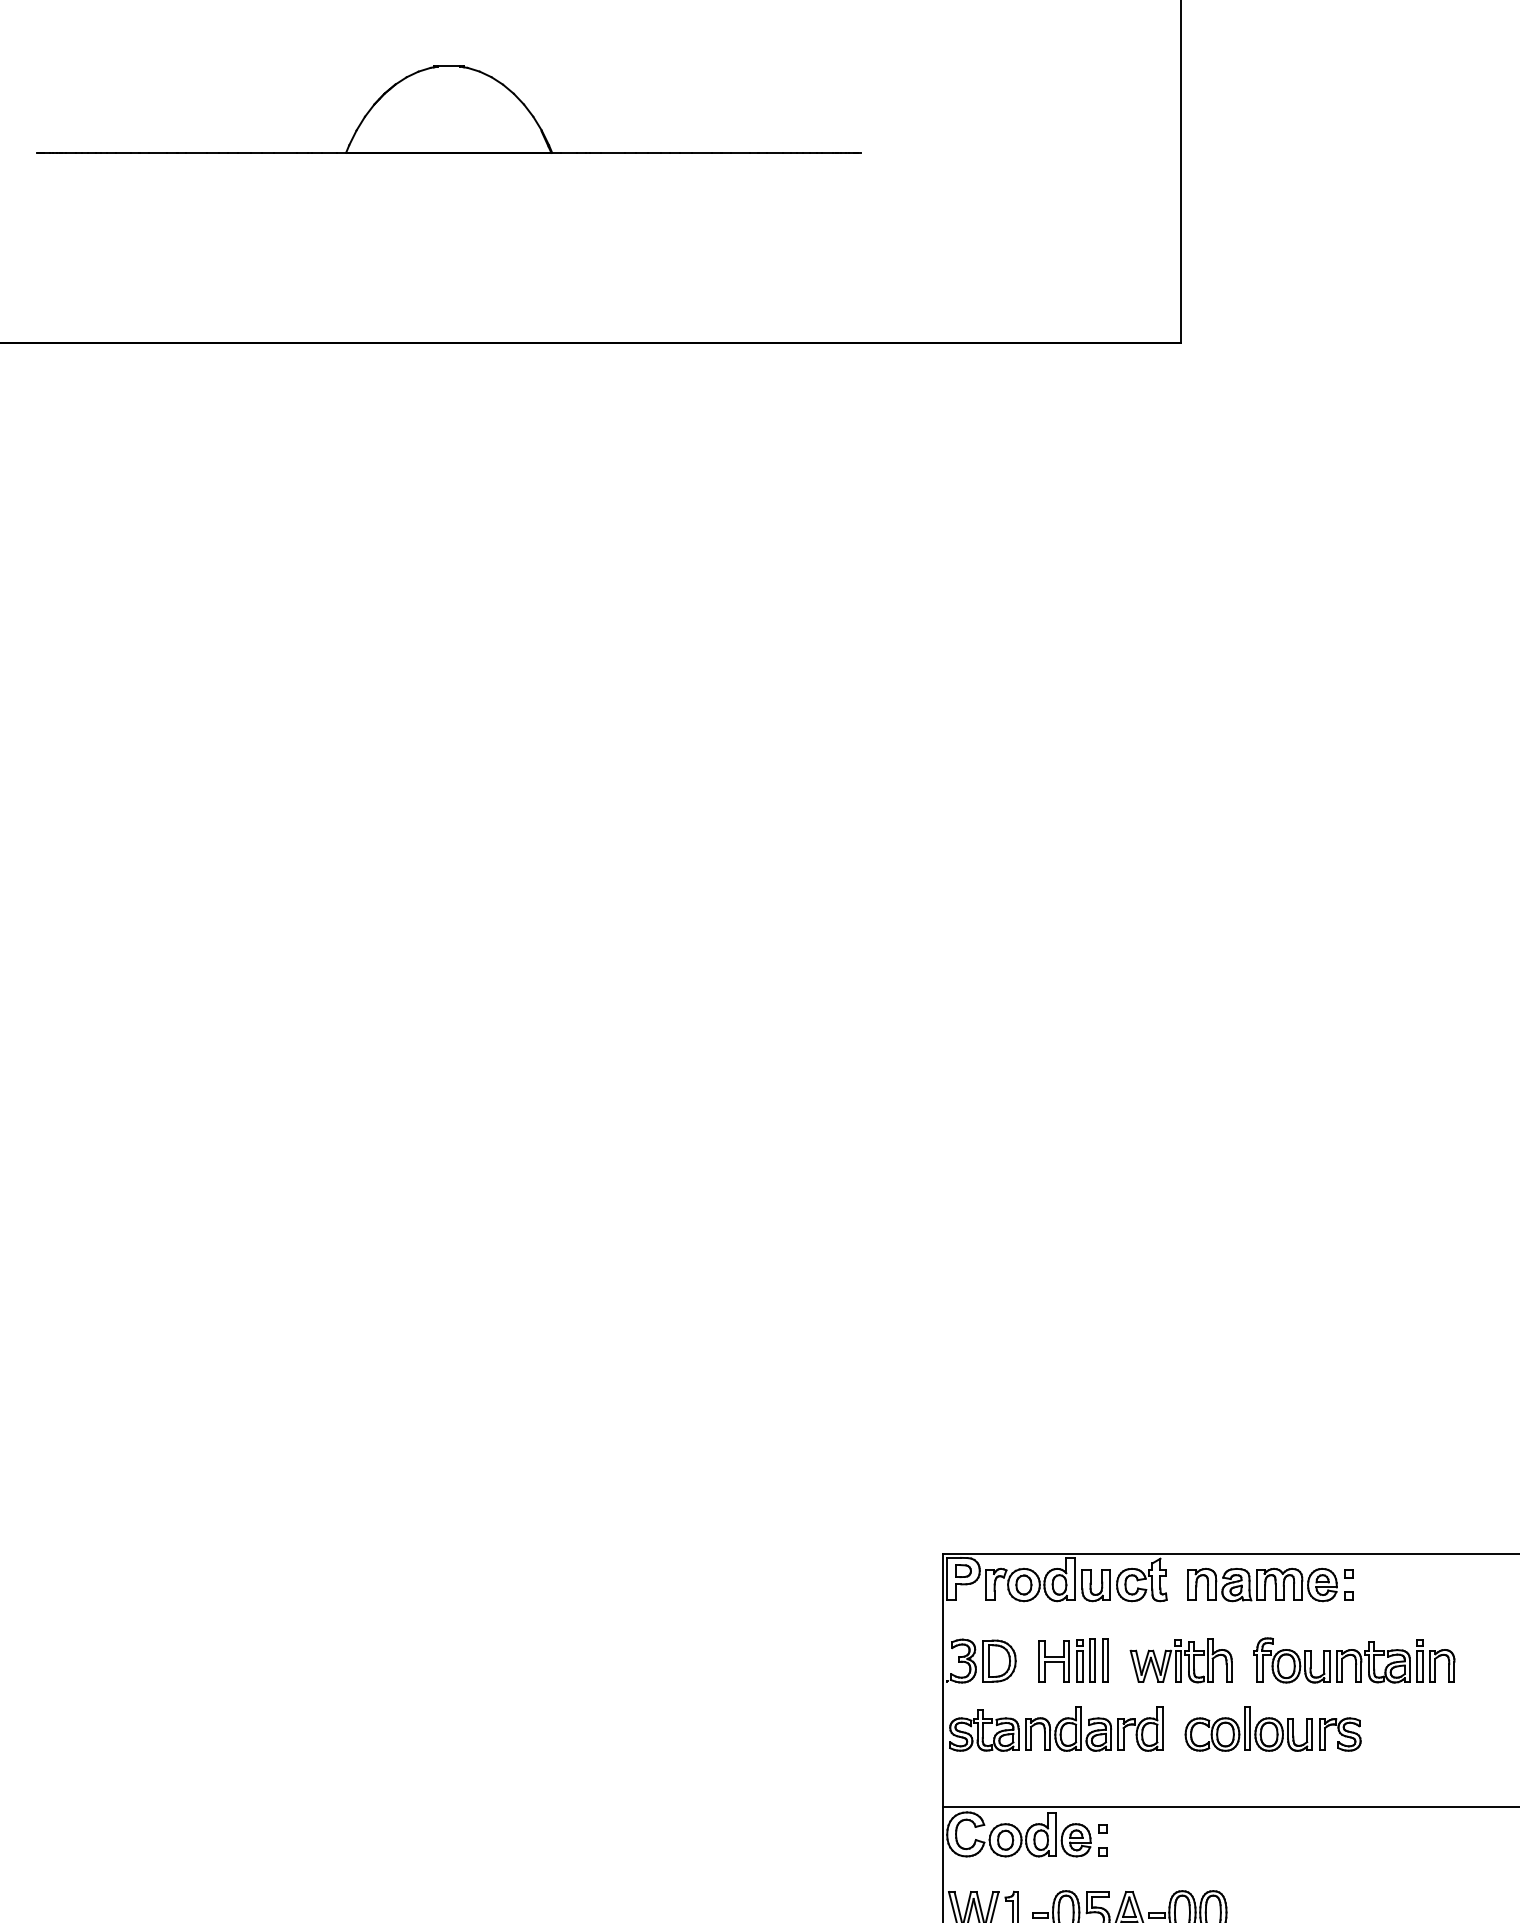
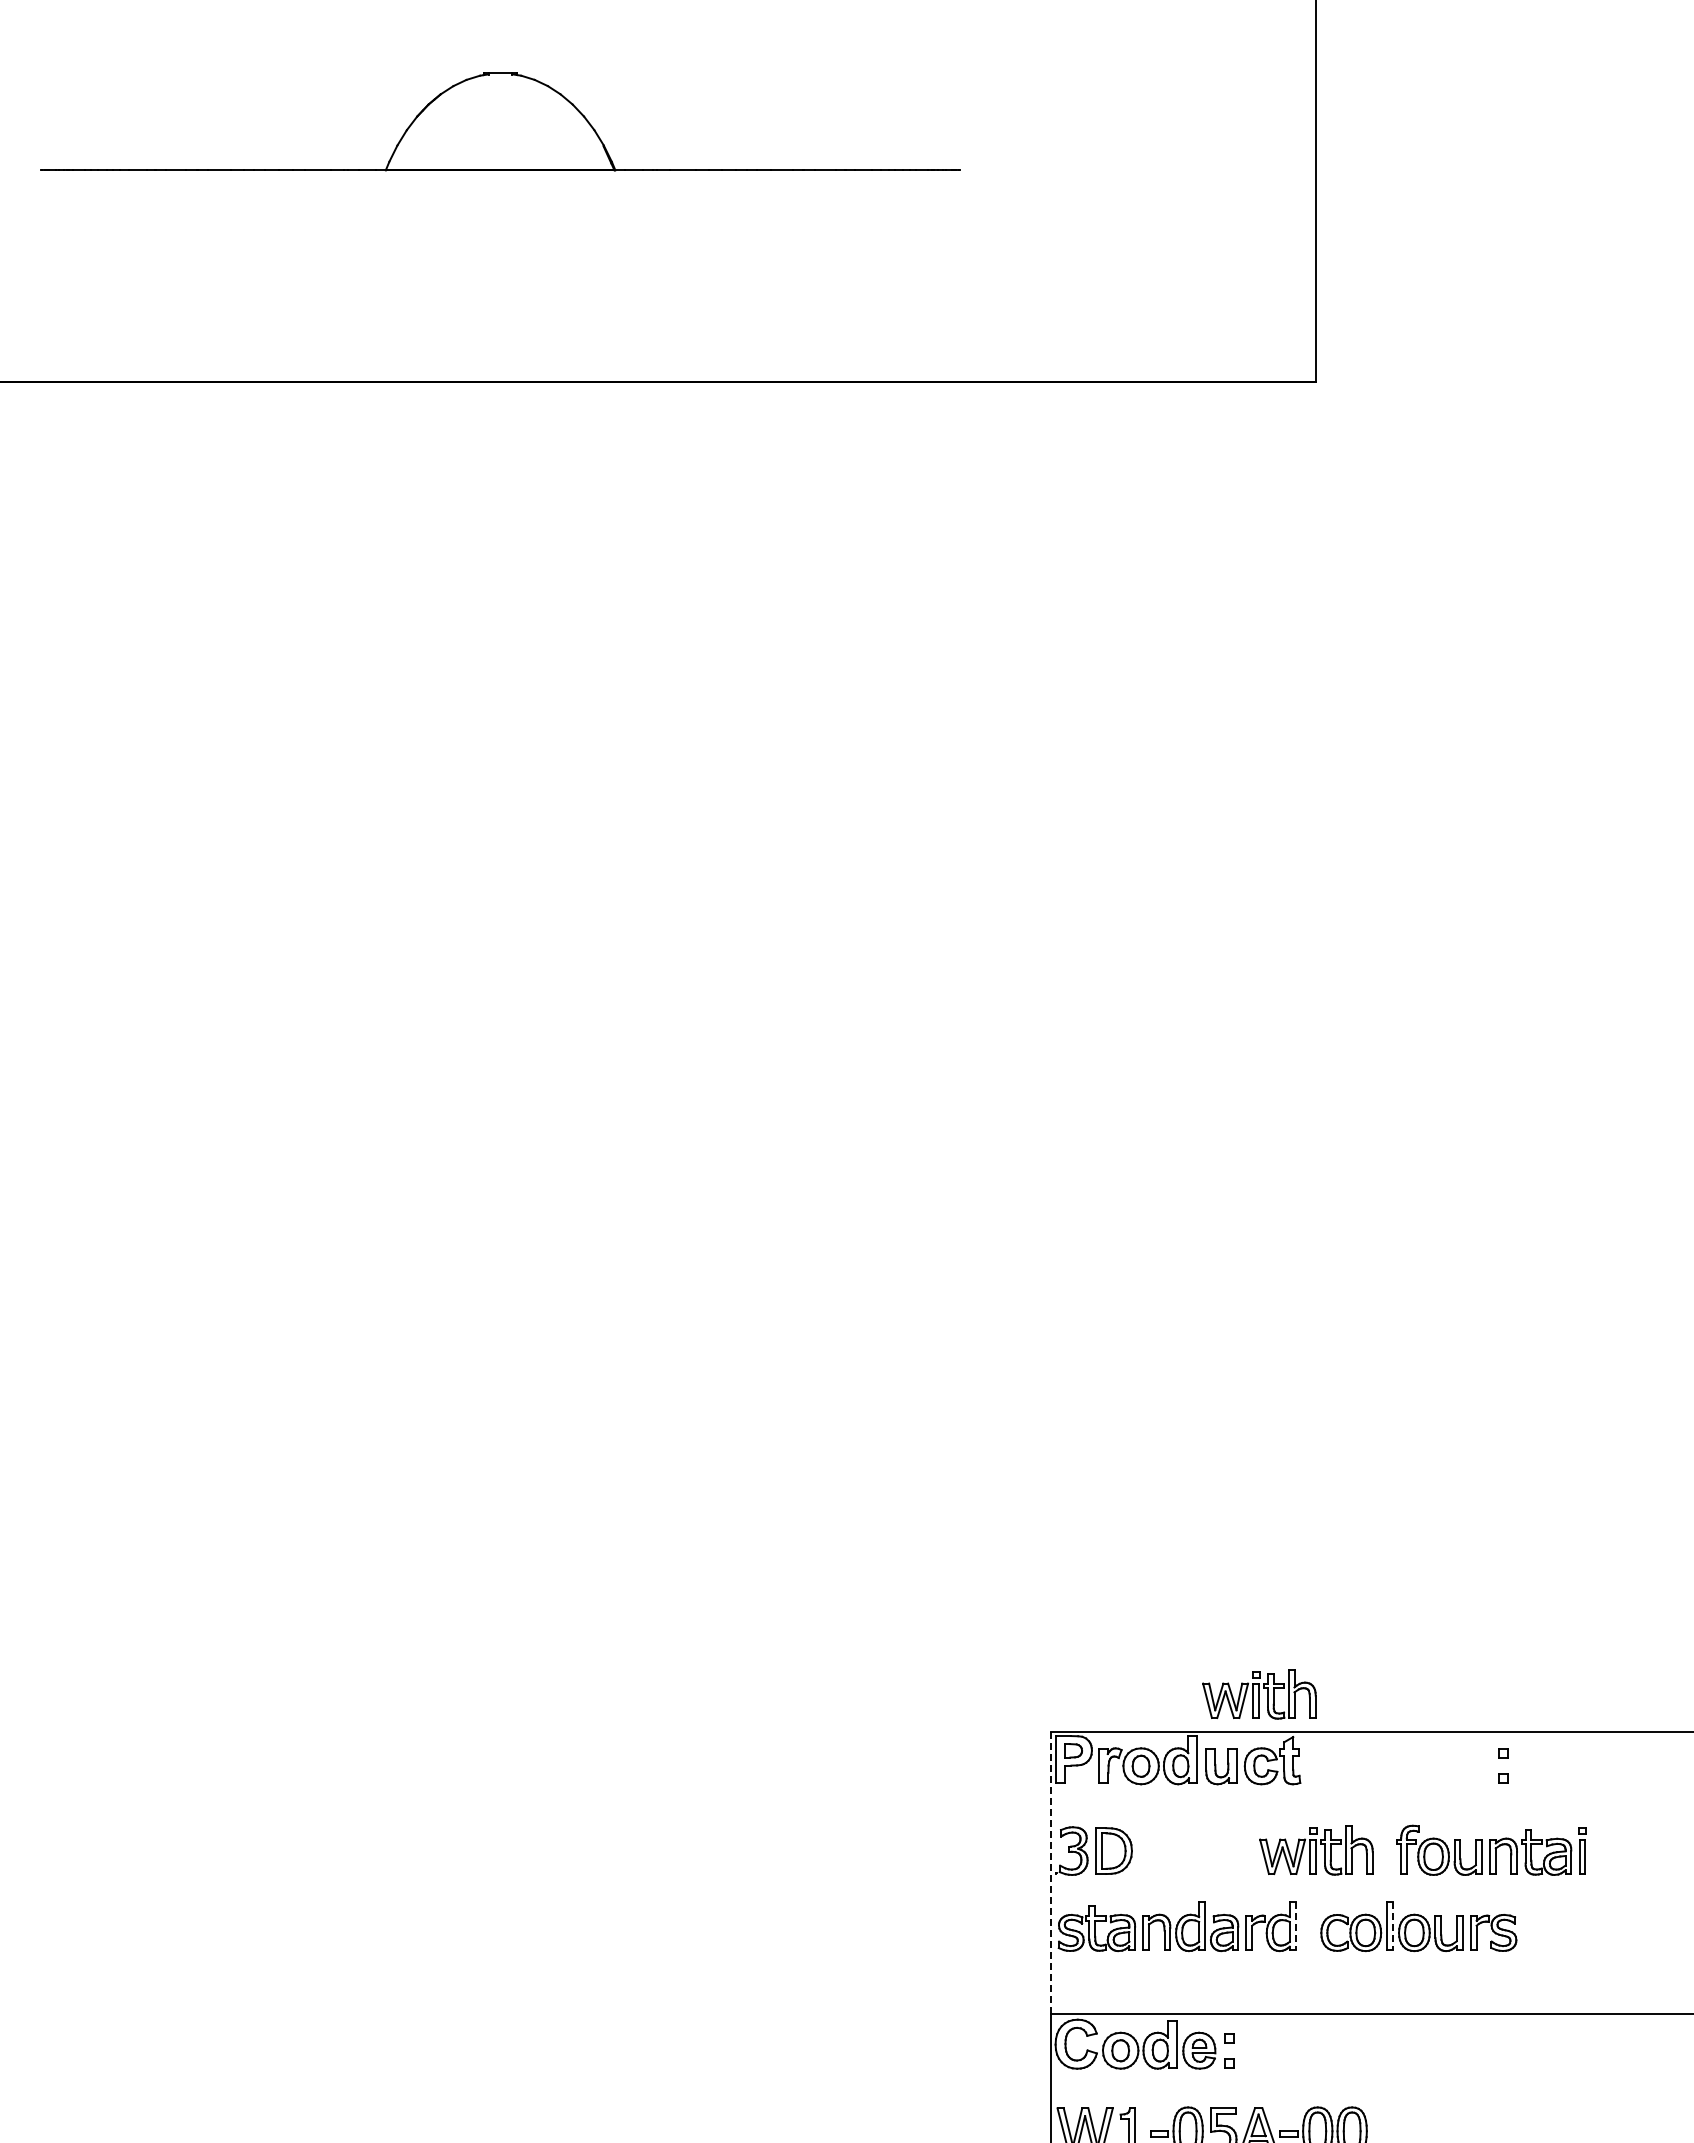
part: (1130, 1520) -> (1259, 1694), added
part: (1262, 1585) -> (1406, 1766), removed
part: (1073, 1659) -> (1196, 1849), removed
part: (1436, 1665) -> (1600, 1855), removed
line: (942, 1680) -> (1050, 1872), solid -> dashed
line: (1162, 1728) -> (1295, 1926), solid -> dashed
line: (1249, 1728) -> (1392, 1926), solid -> dashed

